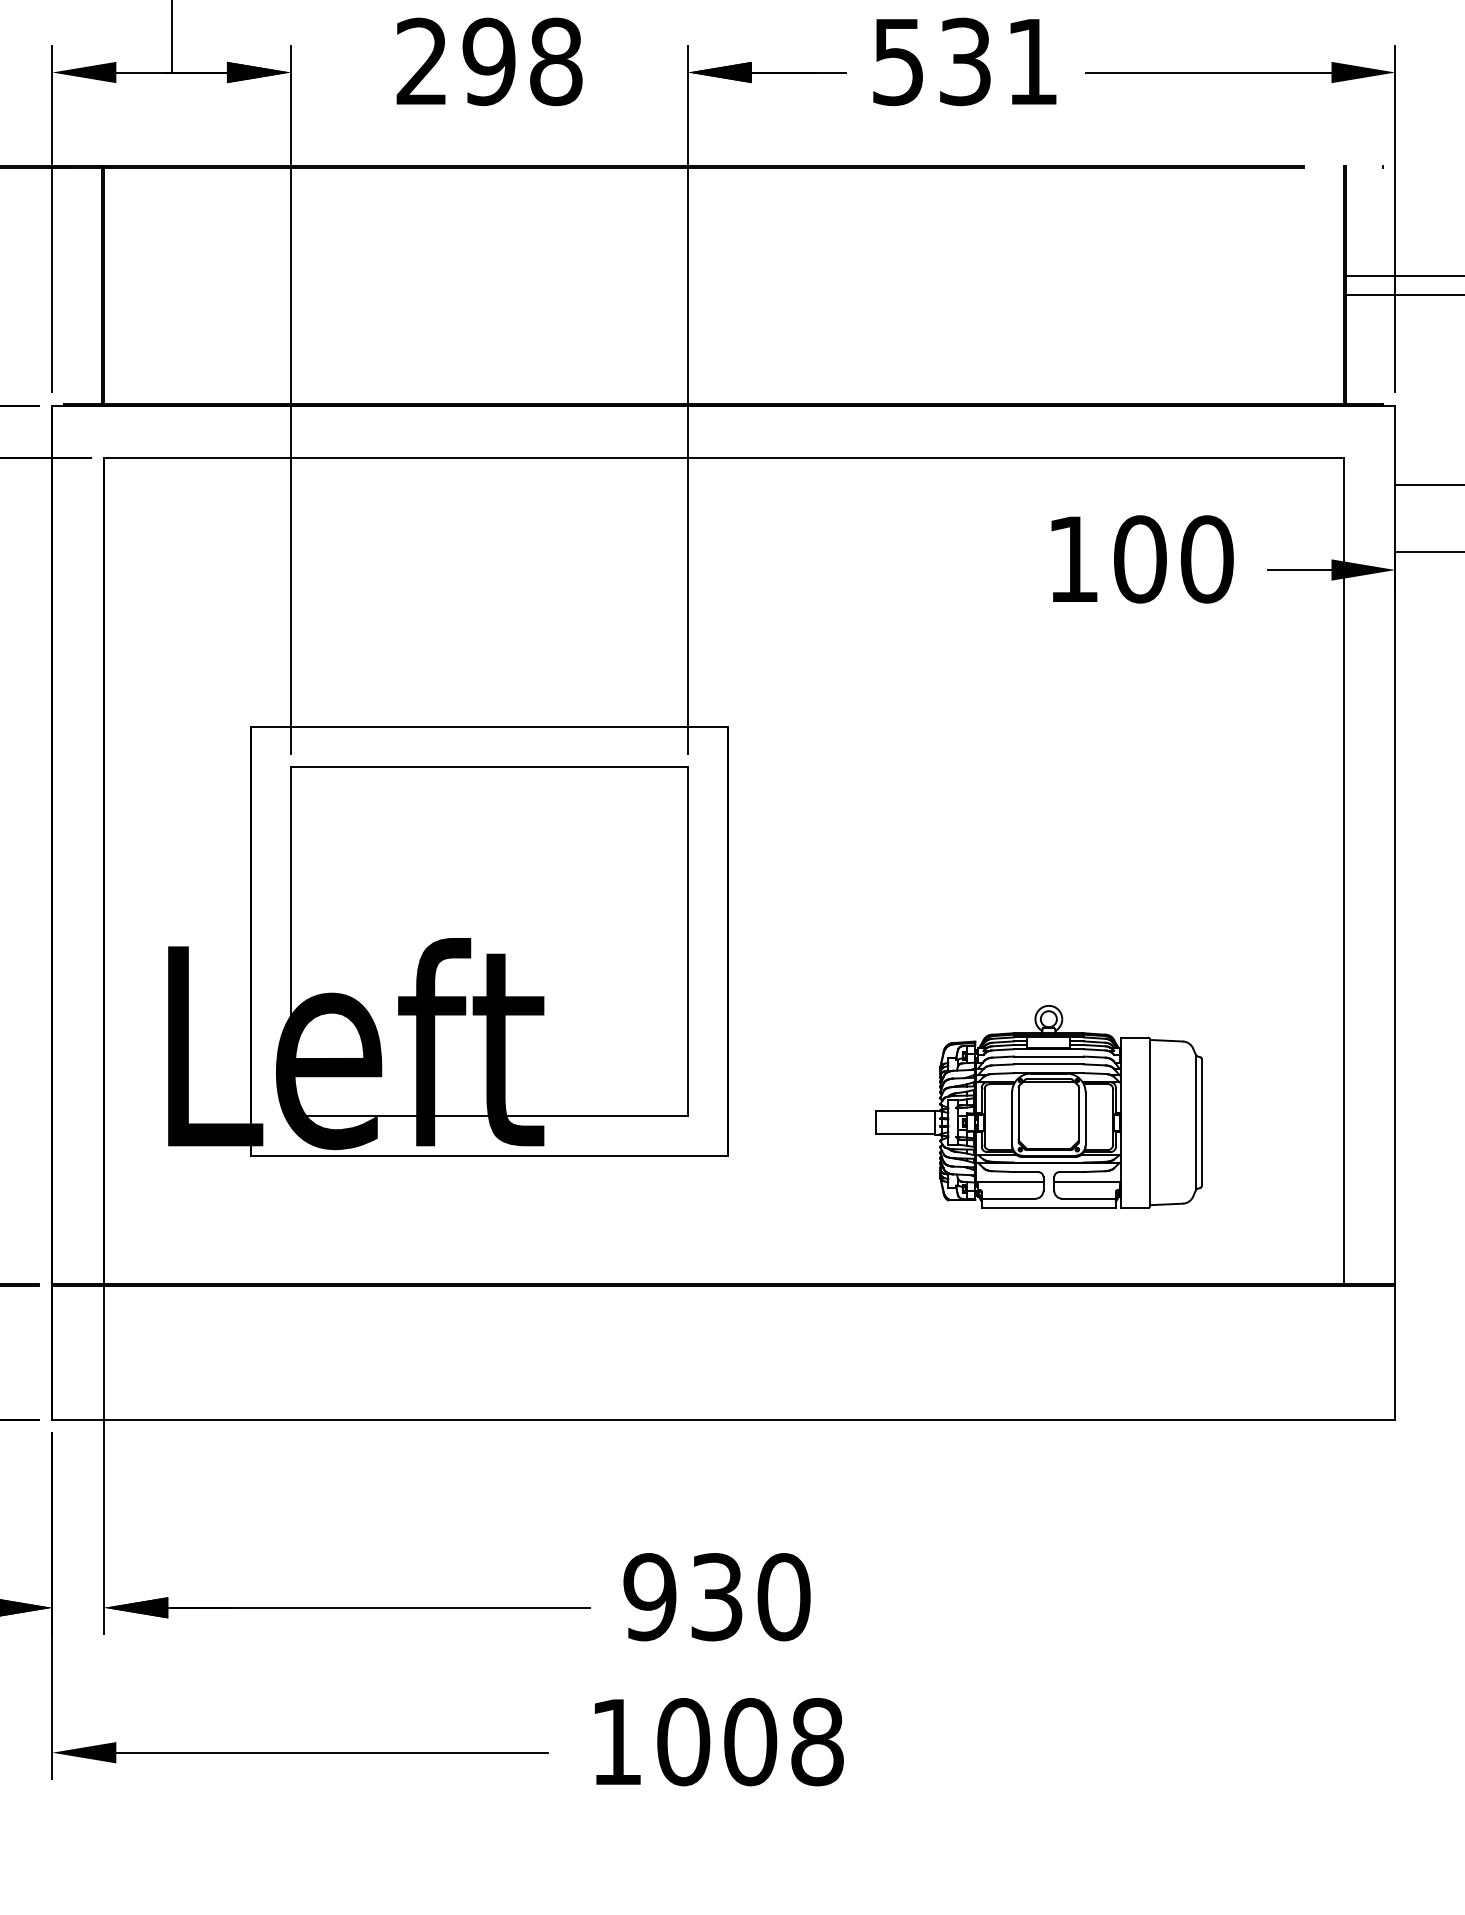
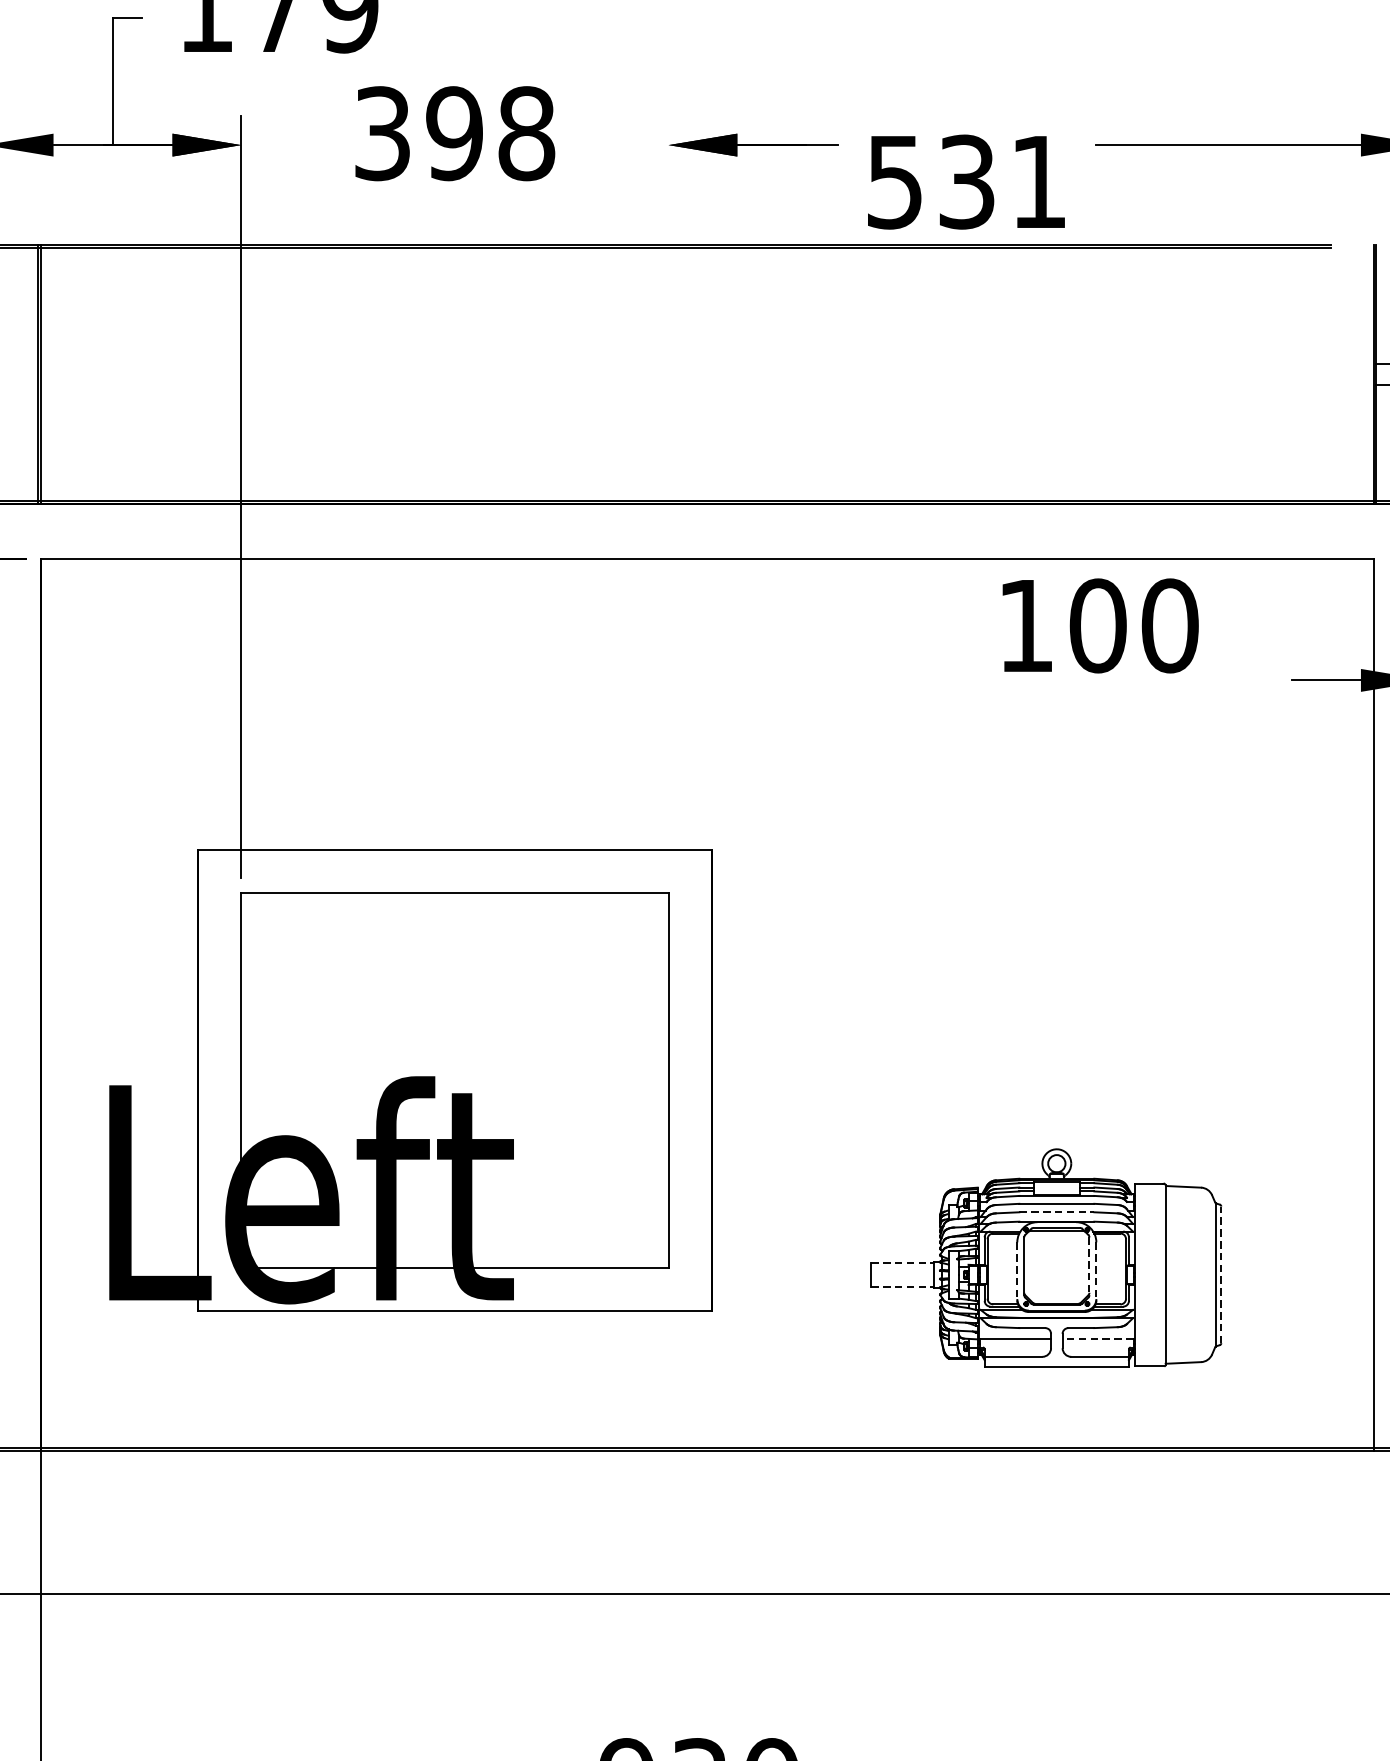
text: (421, 61) -> (381, 133), 298 -> 398
text: (964, 61) -> (966, 181), moved
line: (687, 399) -> (668, 496), removed
text: (1142, 559) -> (1100, 626), moved
line: (1048, 1064) -> (1056, 1212), solid -> dashed
line: (905, 1111) -> (902, 1262), solid -> dashed
line: (1079, 1114) -> (1089, 1266), solid -> dashed
line: (1012, 1119) -> (1017, 1271), solid -> dashed
line: (1085, 1119) -> (1096, 1271), solid -> dashed
line: (1201, 1122) -> (1221, 1274), solid -> dashed
line: (905, 1133) -> (902, 1286), solid -> dashed
line: (1087, 1182) -> (1098, 1339), solid -> dashed

